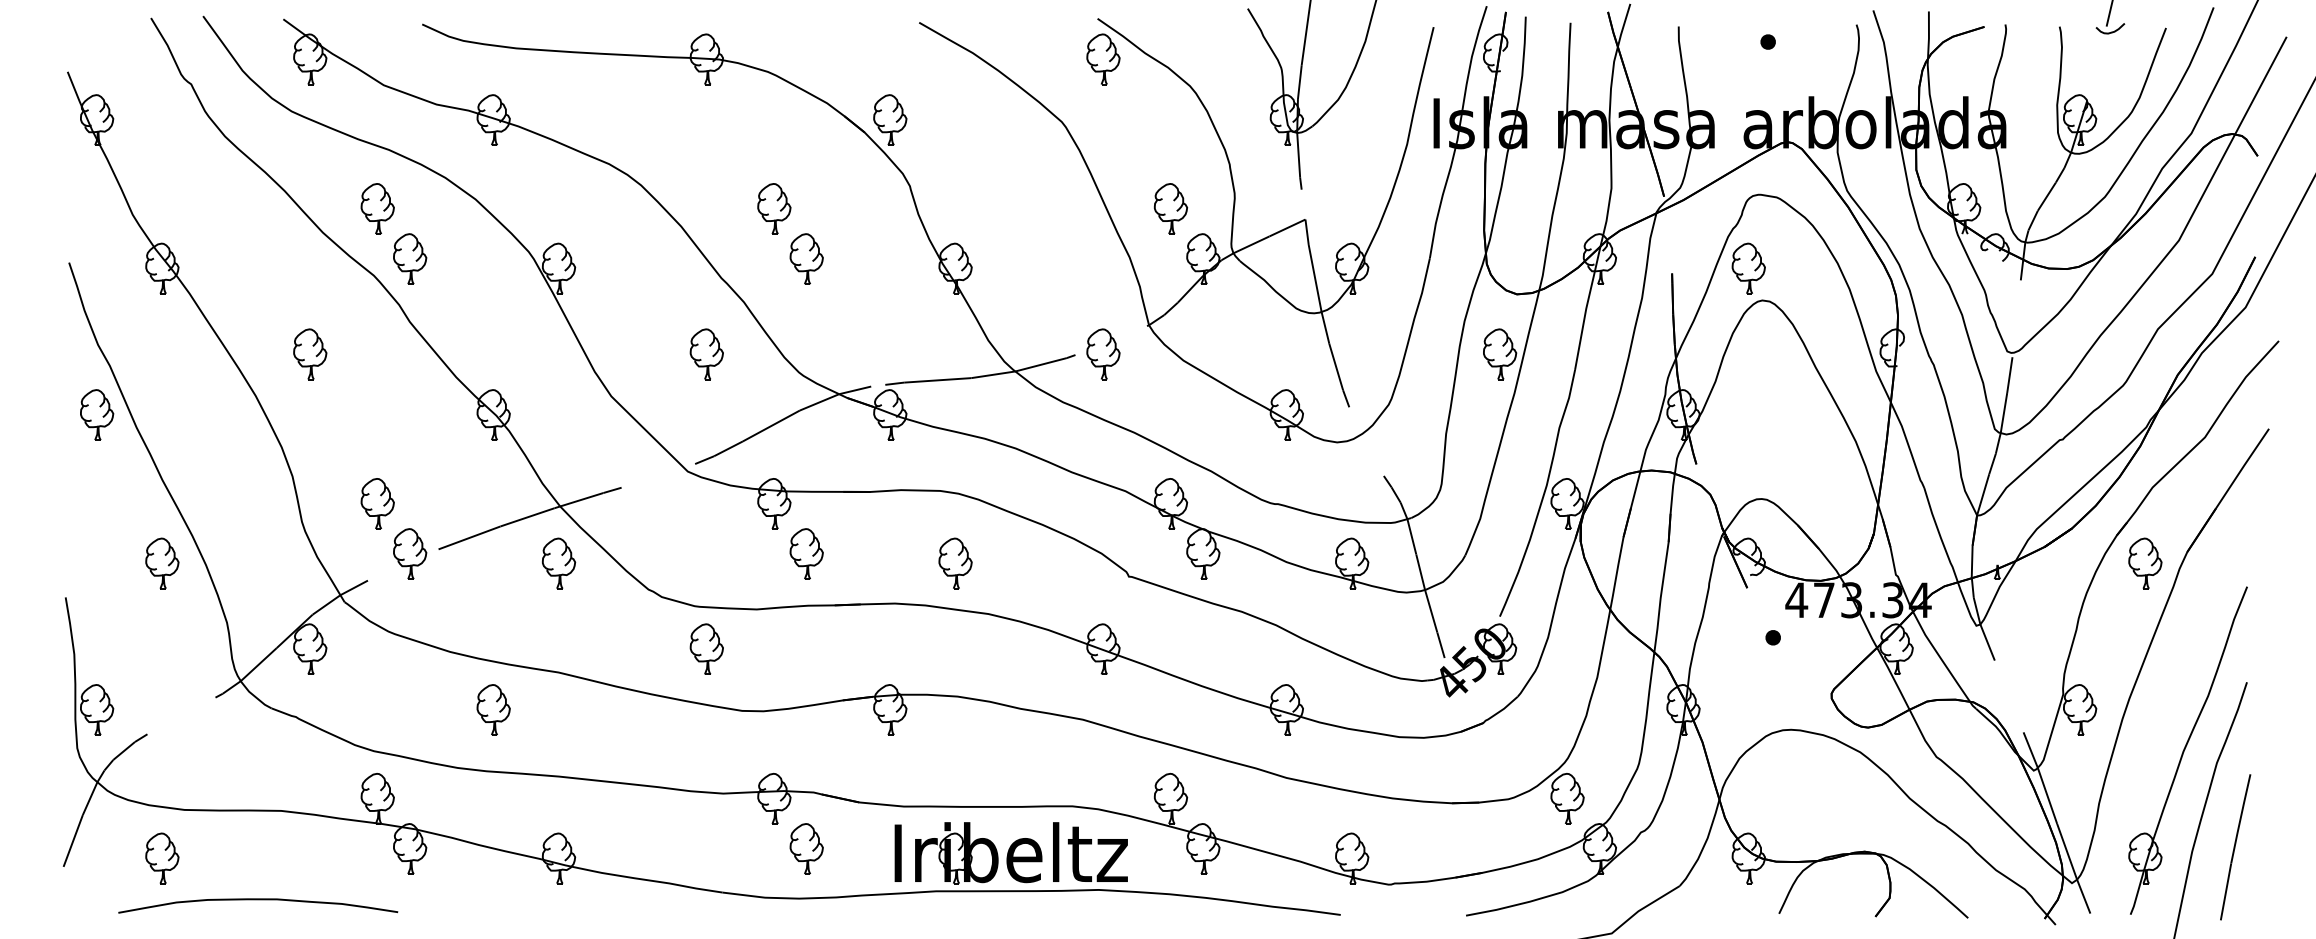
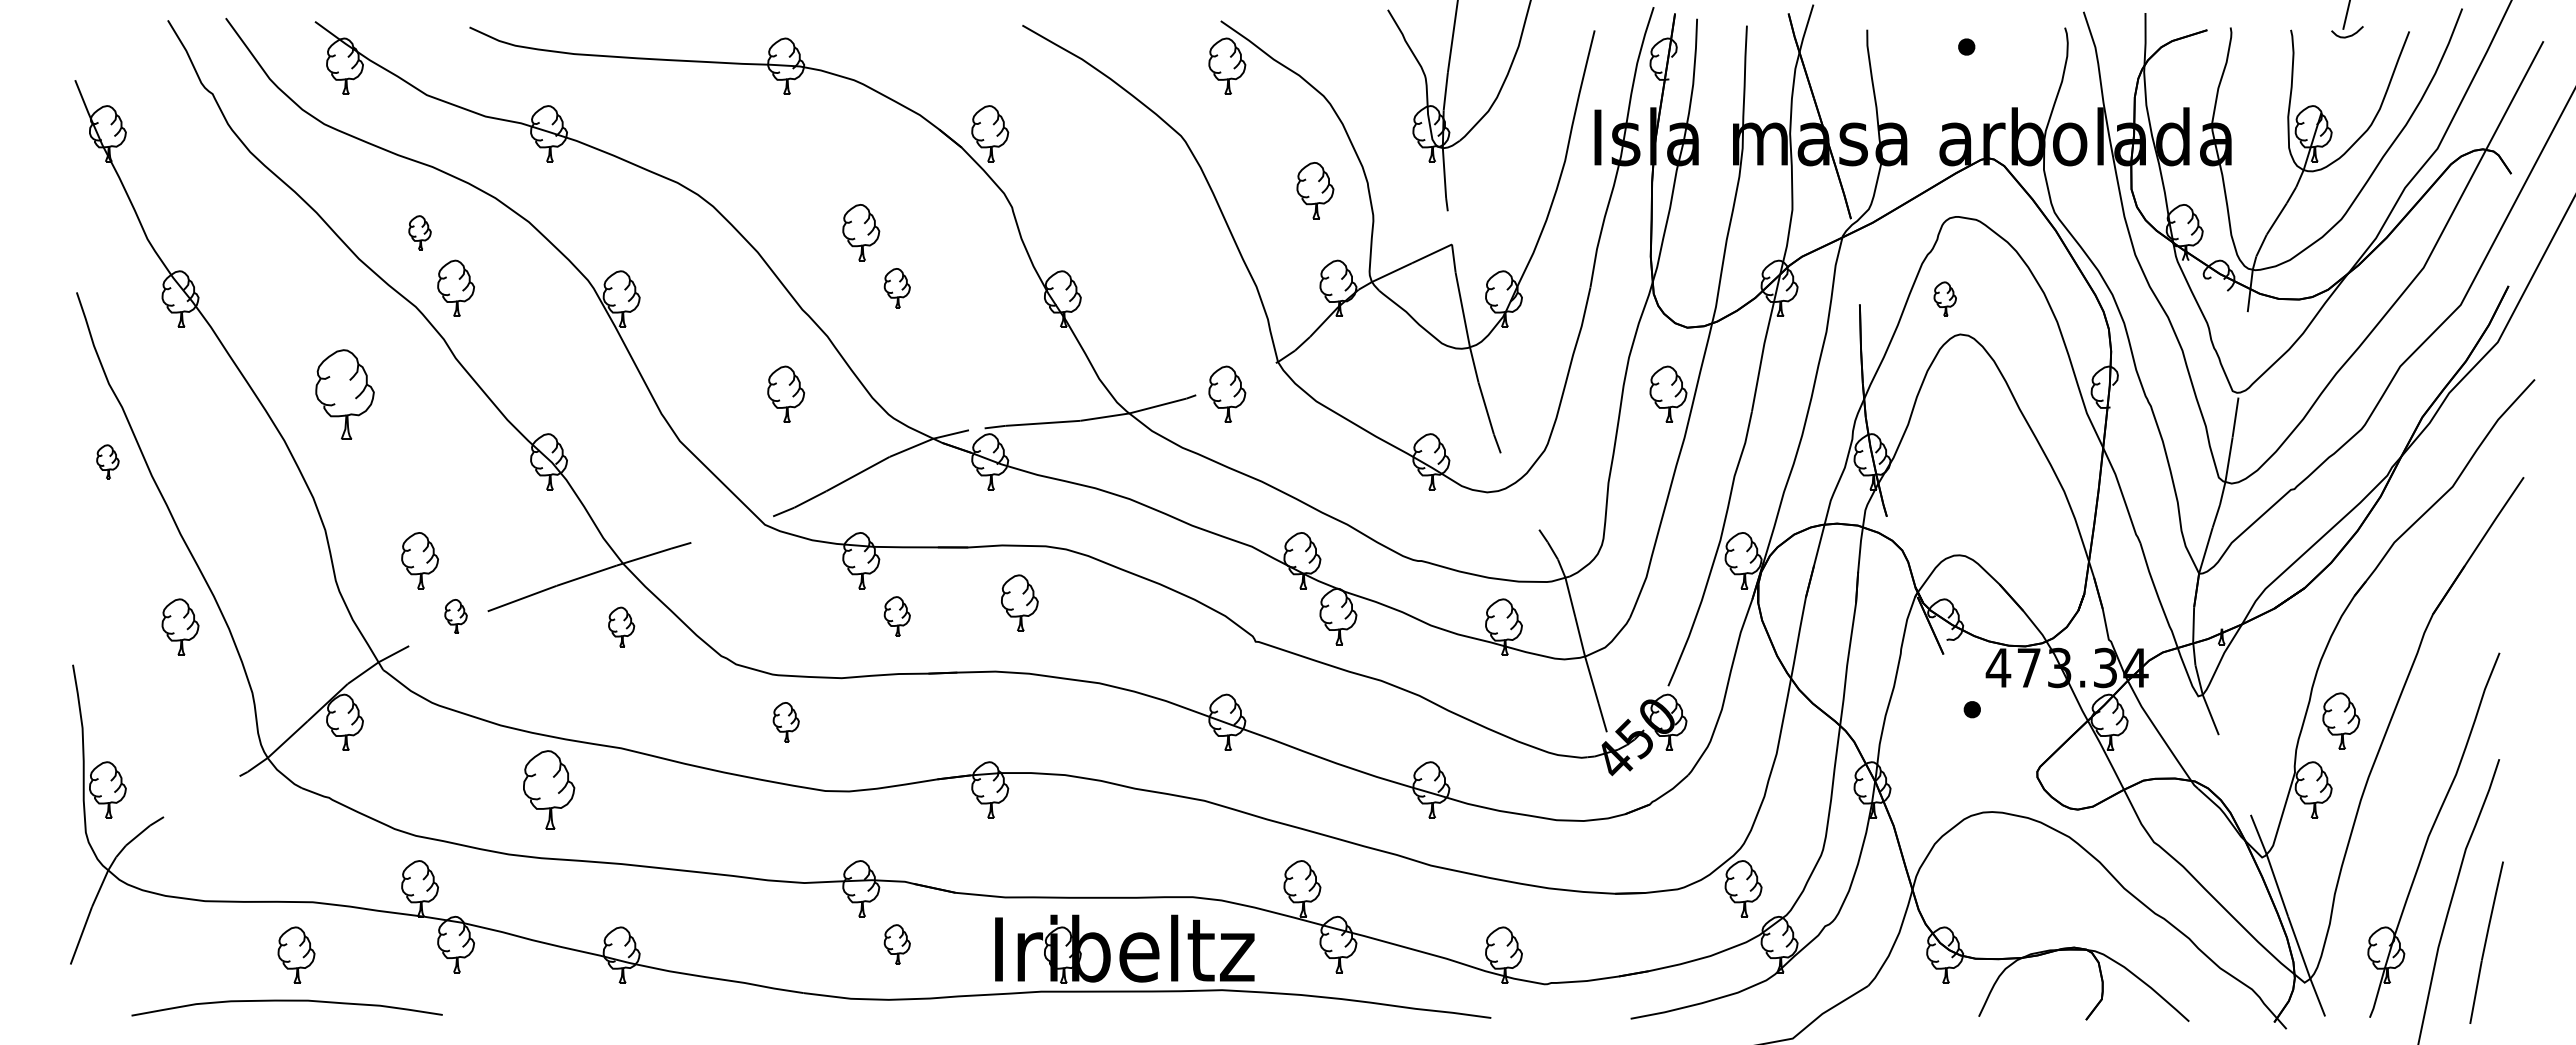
part: (377, 208) -> (419, 232), size x0.6
part: (1171, 208) -> (1315, 190), moved
part: (806, 258) -> (897, 287), size x0.7
part: (1749, 268) -> (1945, 298), size x0.6
part: (309, 353) -> (344, 393), size x1.6
part: (96, 414) -> (107, 461), size x0.6
part: (409, 554) -> (455, 616), size x0.6
part: (806, 554) -> (897, 616), size x0.7
part: (558, 562) -> (621, 626), size x0.7
part: (955, 562) -> (1019, 602), moved
part: (2145, 562) -> (2341, 720), moved
part: (707, 648) -> (786, 721), size x0.7
part: (493, 709) -> (548, 789), size x1.4
part: (806, 848) -> (897, 944), size x0.7
part: (162, 857) -> (296, 954), moved

